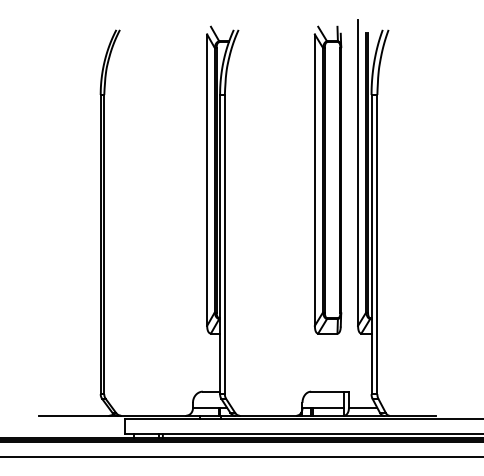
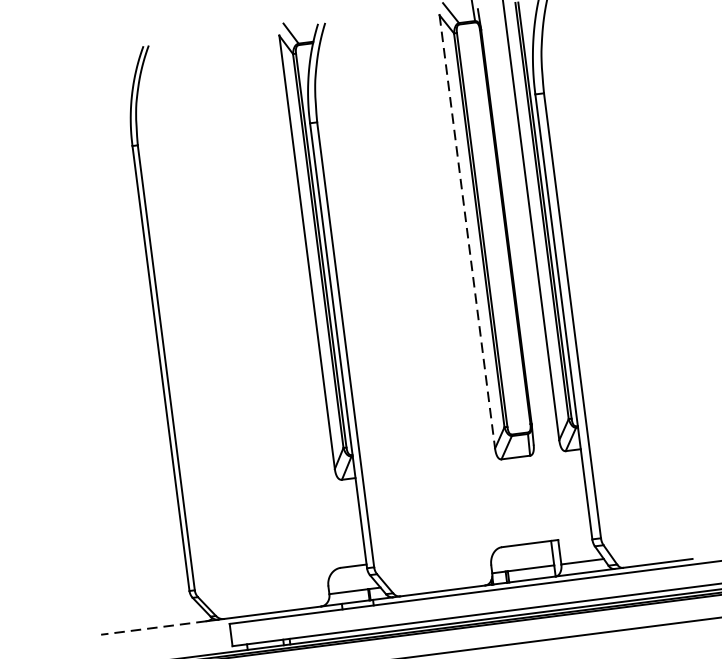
line: (314, 180) -> (466, 232), solid -> dashed
line: (73, 415) -> (153, 627), solid -> dashed

